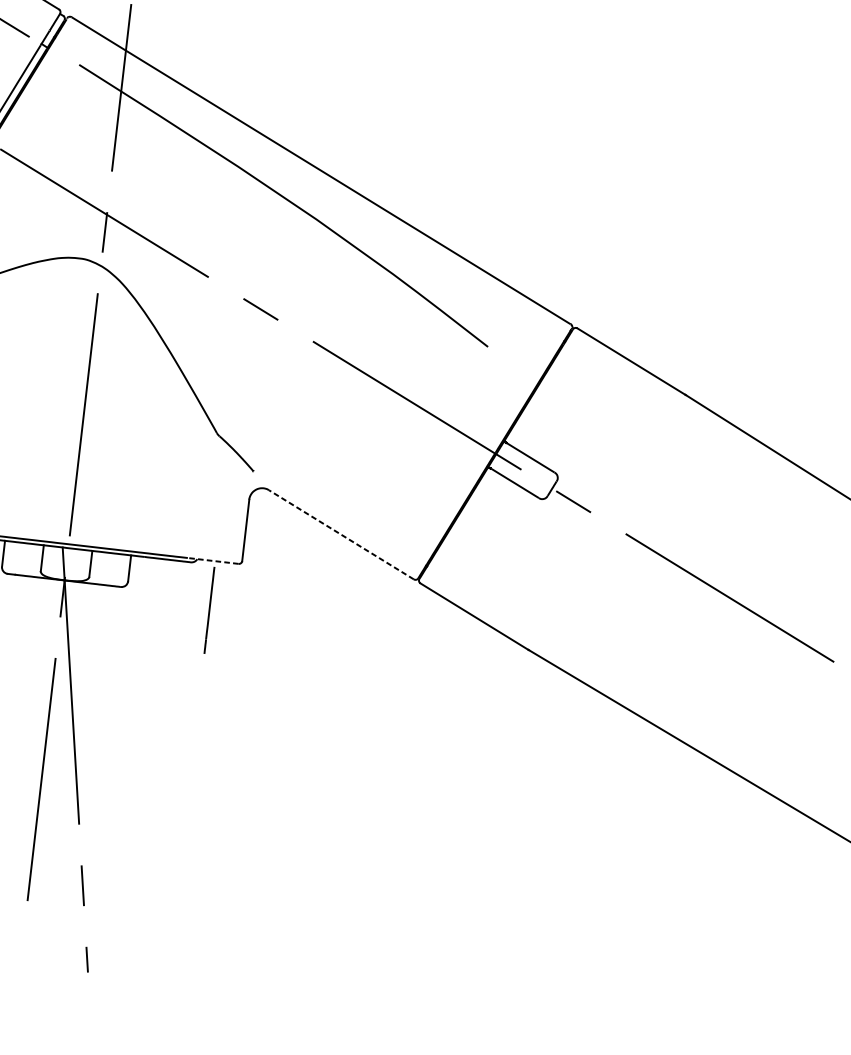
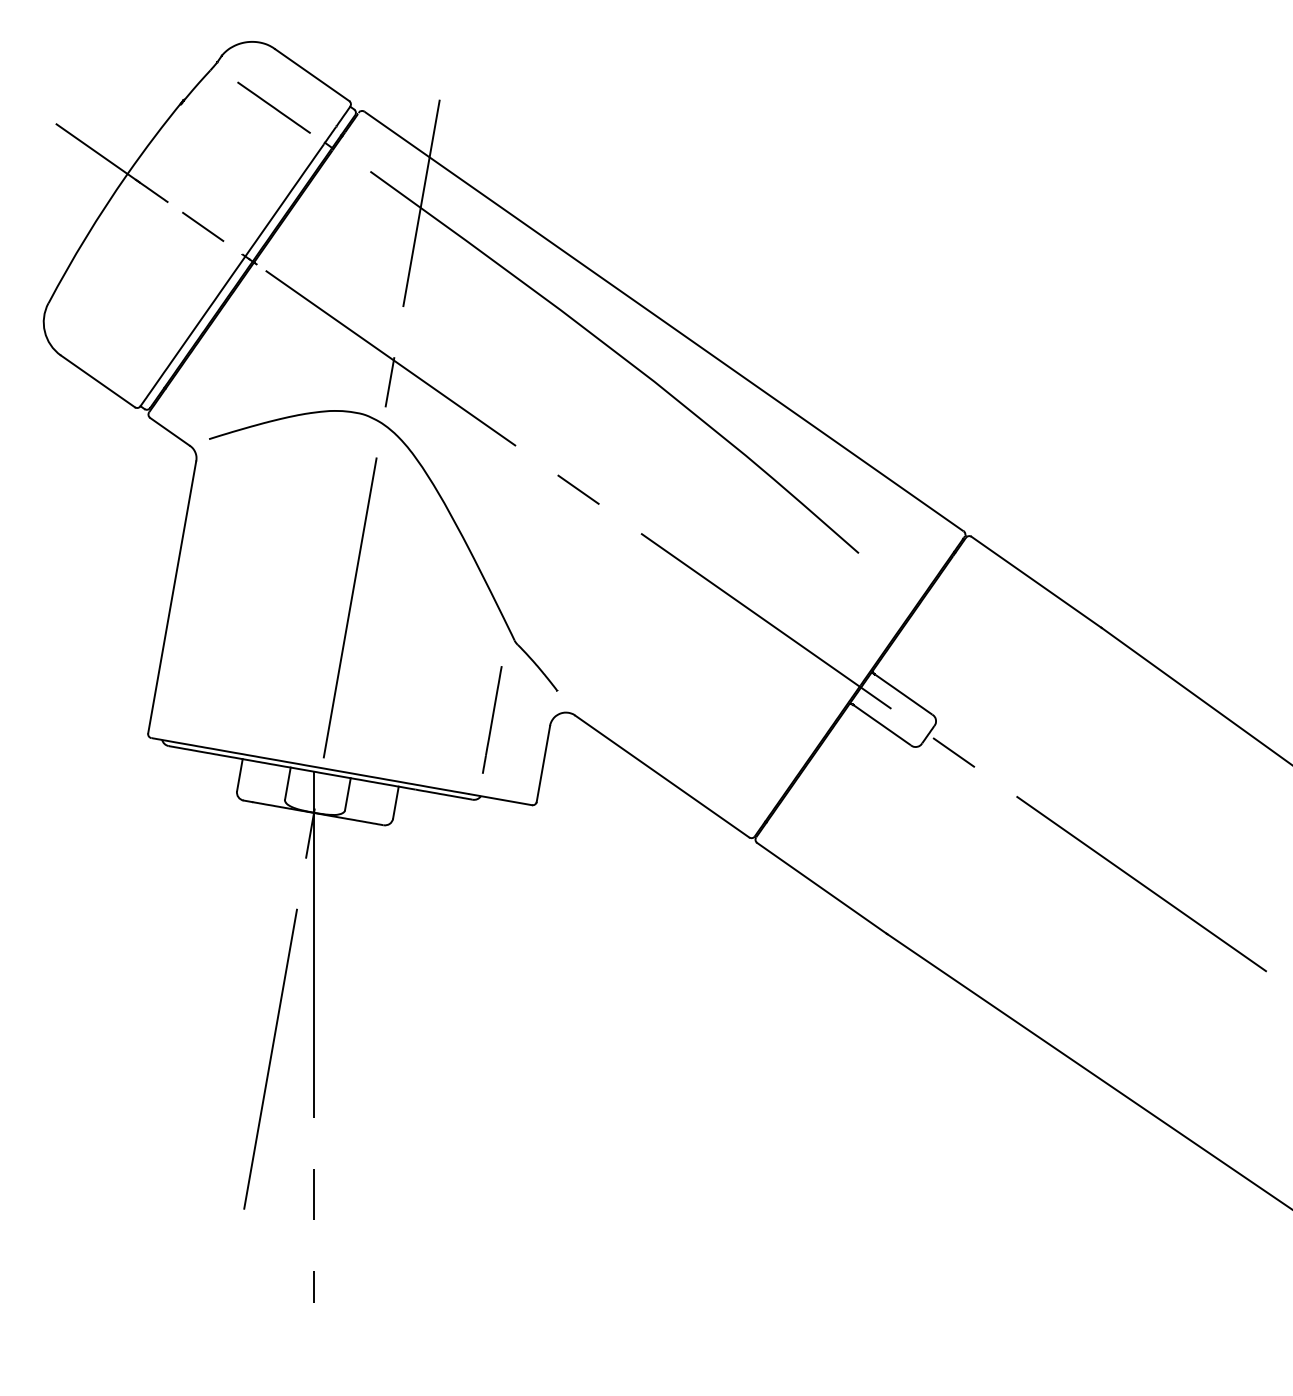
line: (340, 534) -> (661, 776), dashed -> solid
line: (213, 560) -> (500, 799), dashed -> solid
line: (209, 610) -> (492, 719), moved

